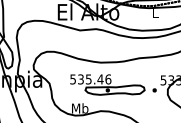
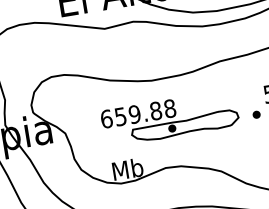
text: (90, 79) -> (137, 114), 535.46 -> 659.88

